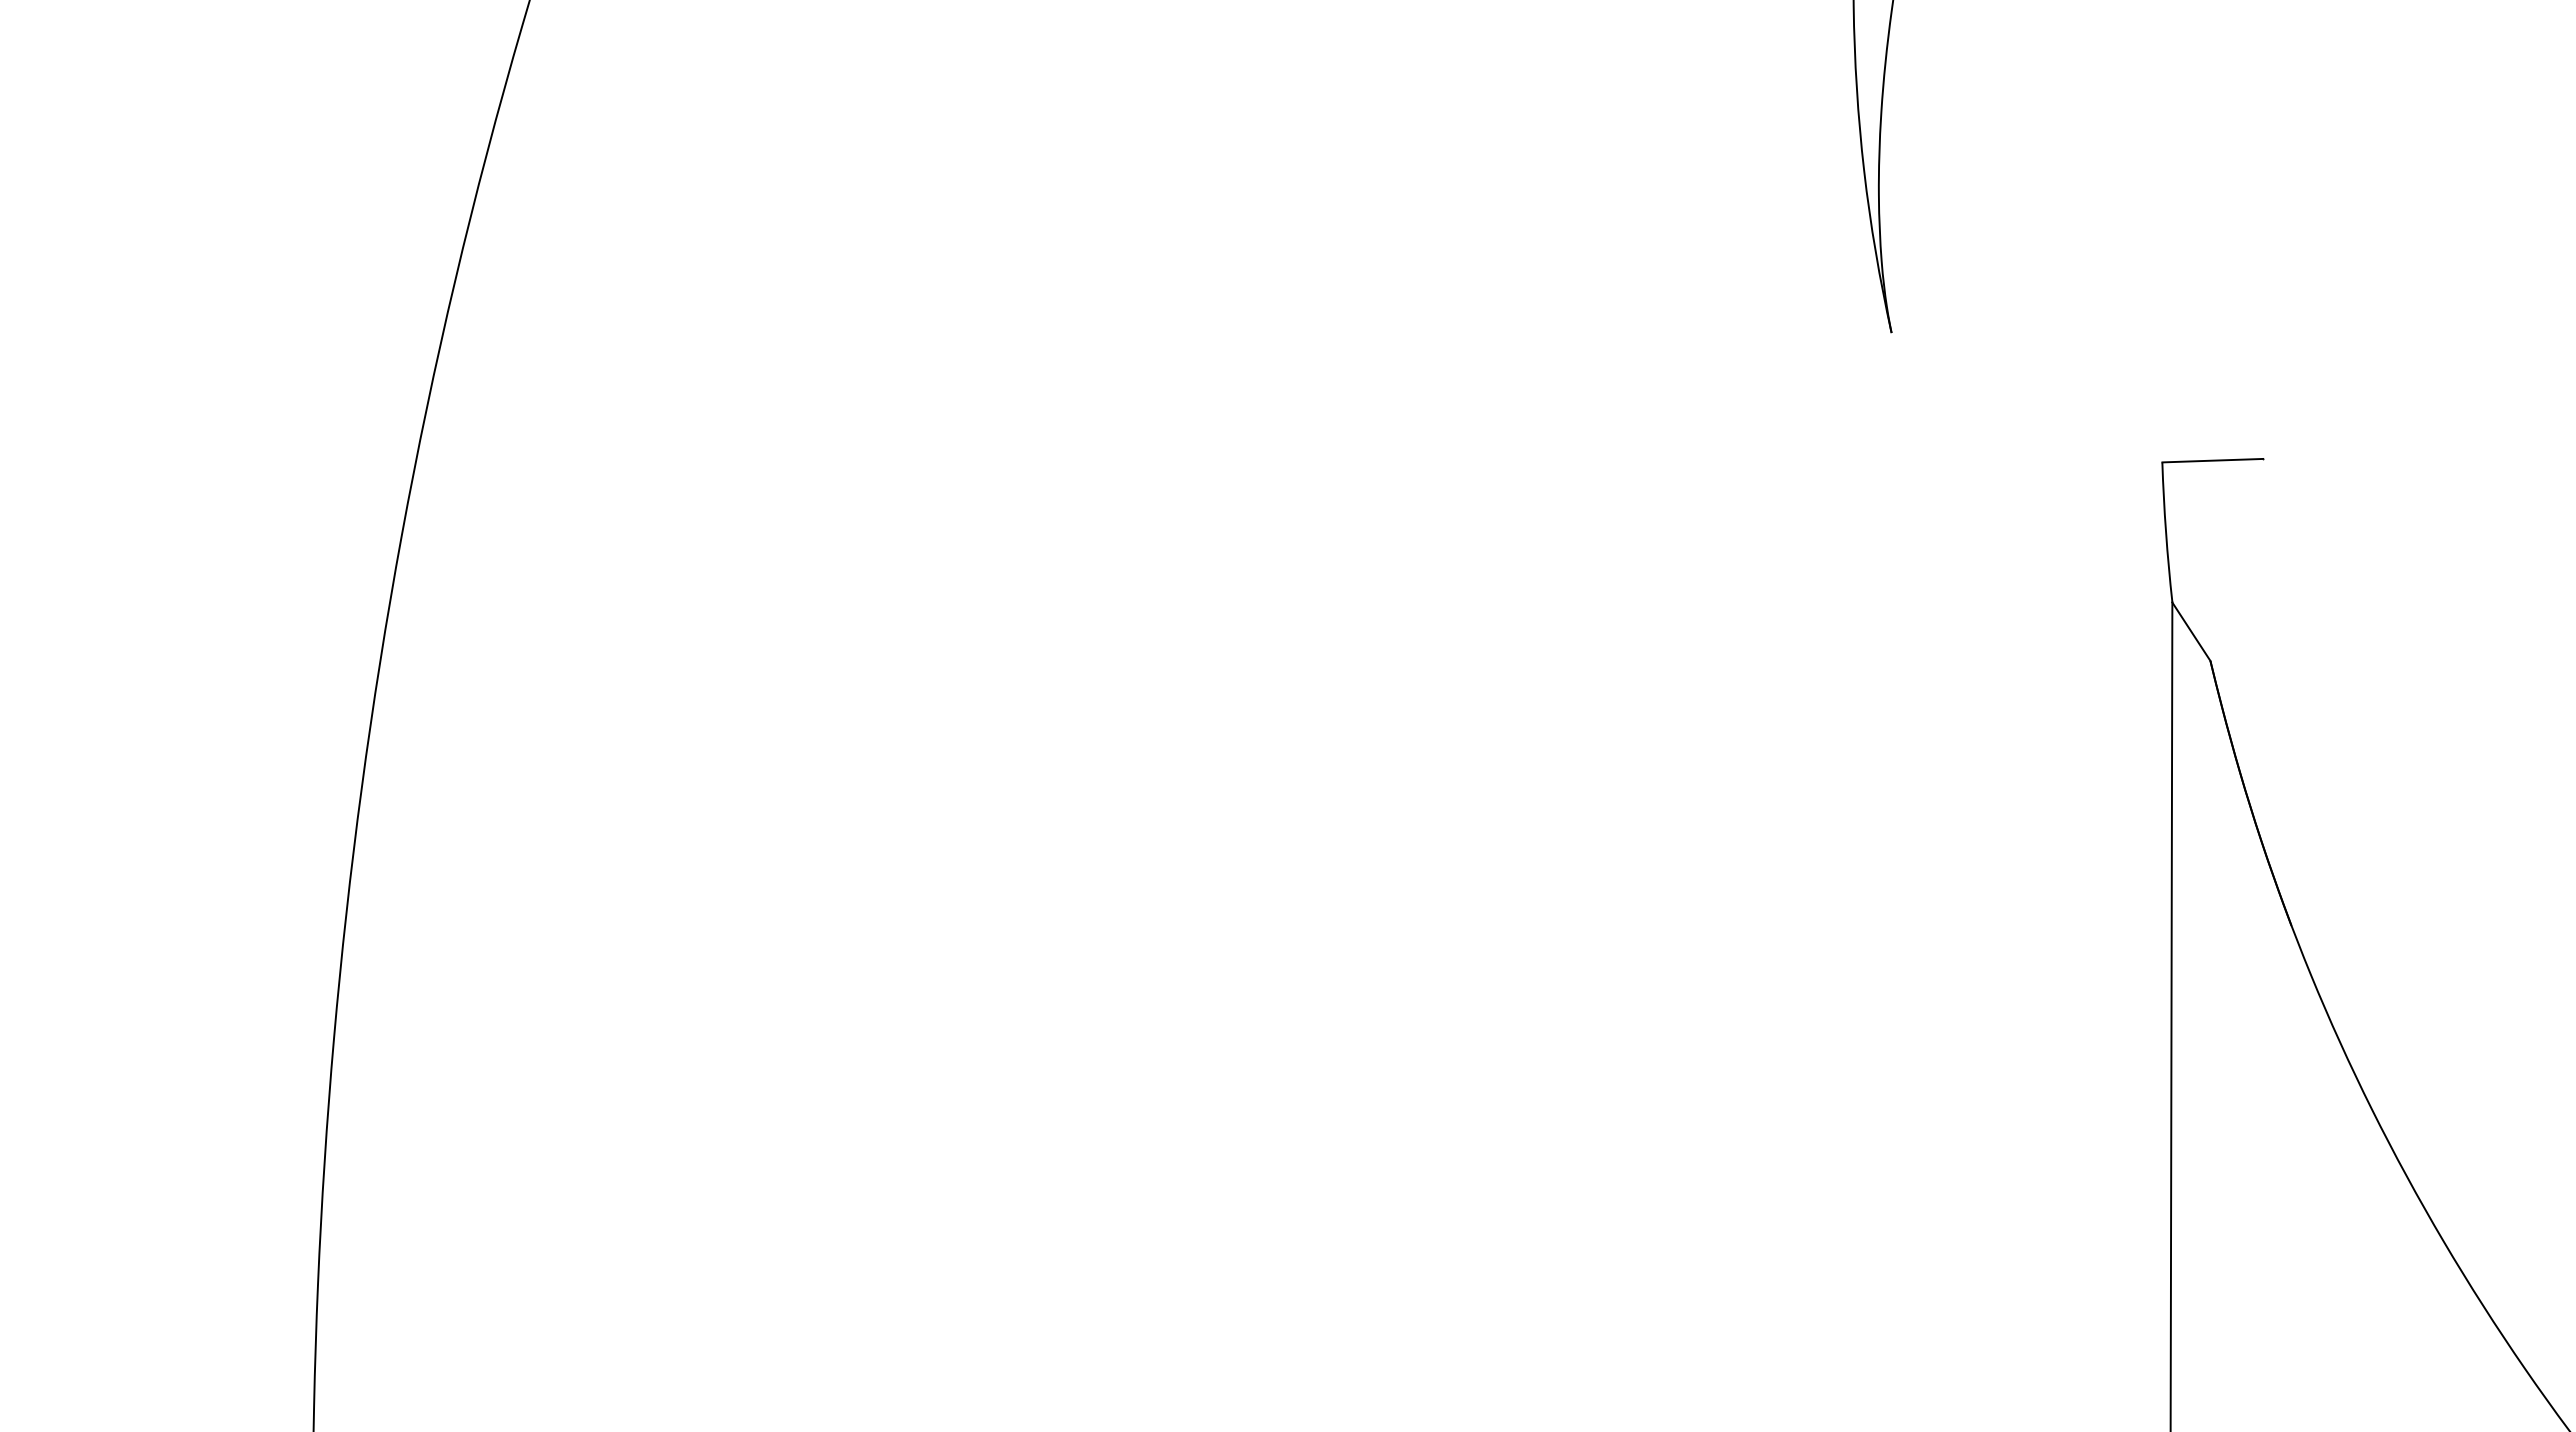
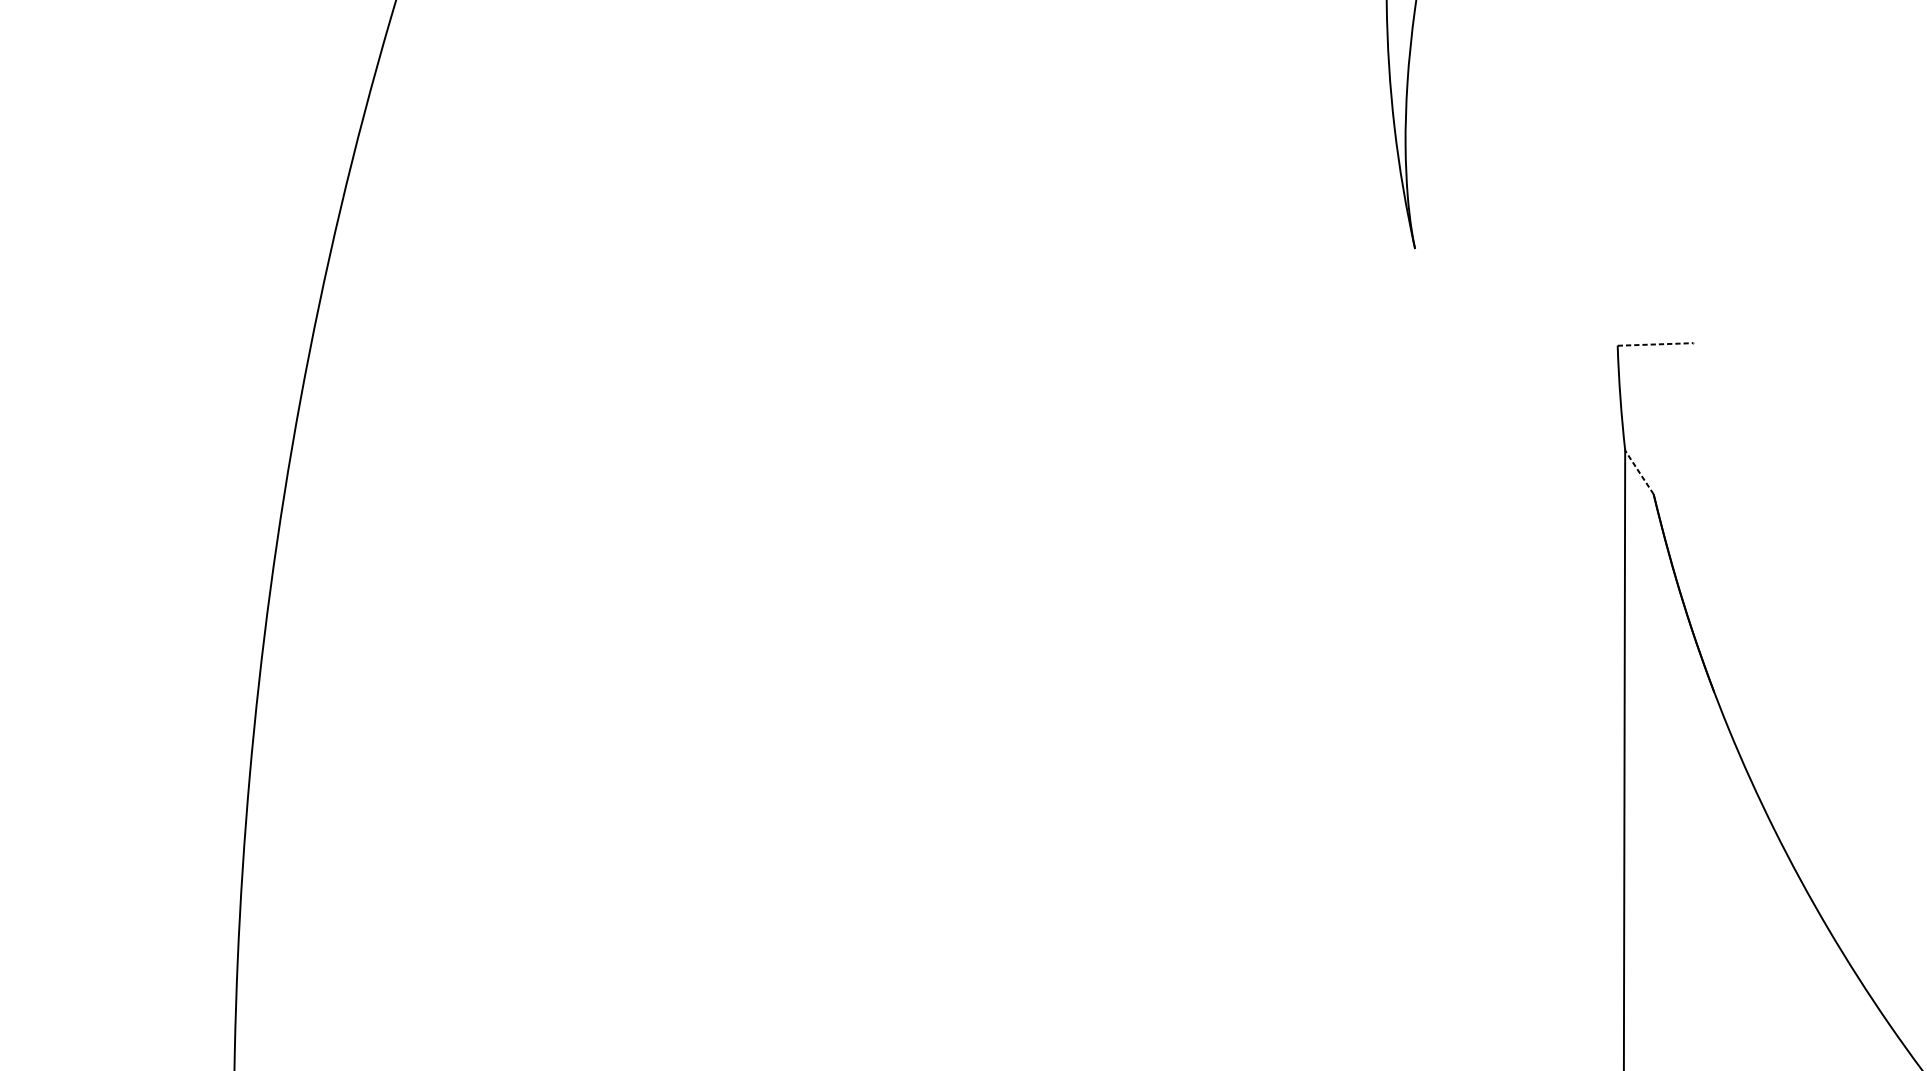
line: (2213, 460) -> (1655, 344), solid -> dashed
line: (2191, 631) -> (1639, 472), solid -> dashed

